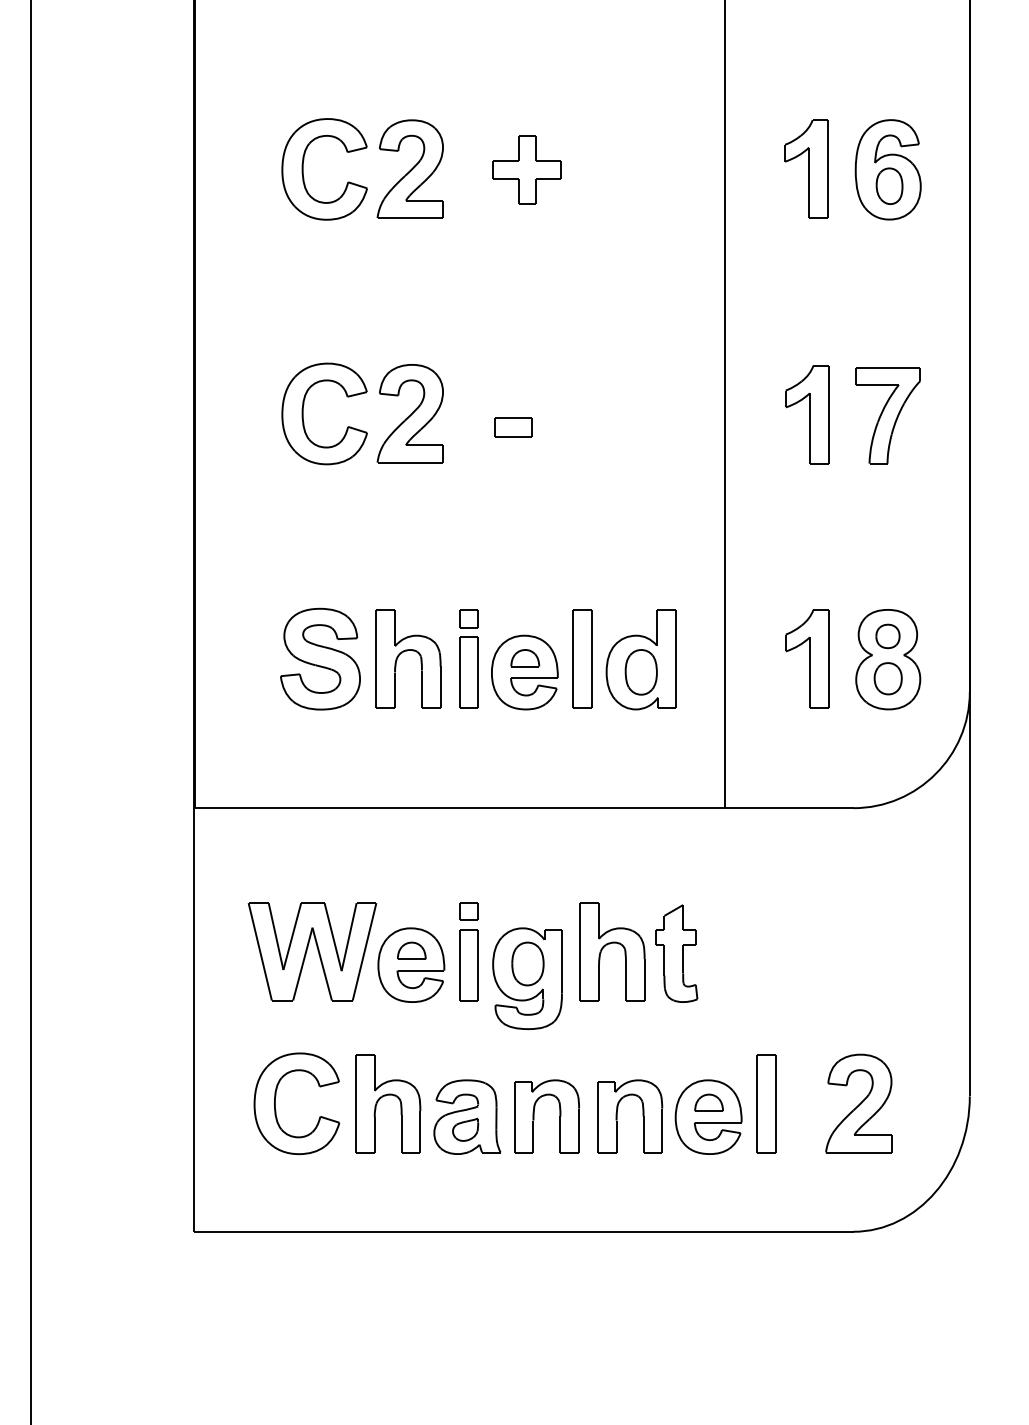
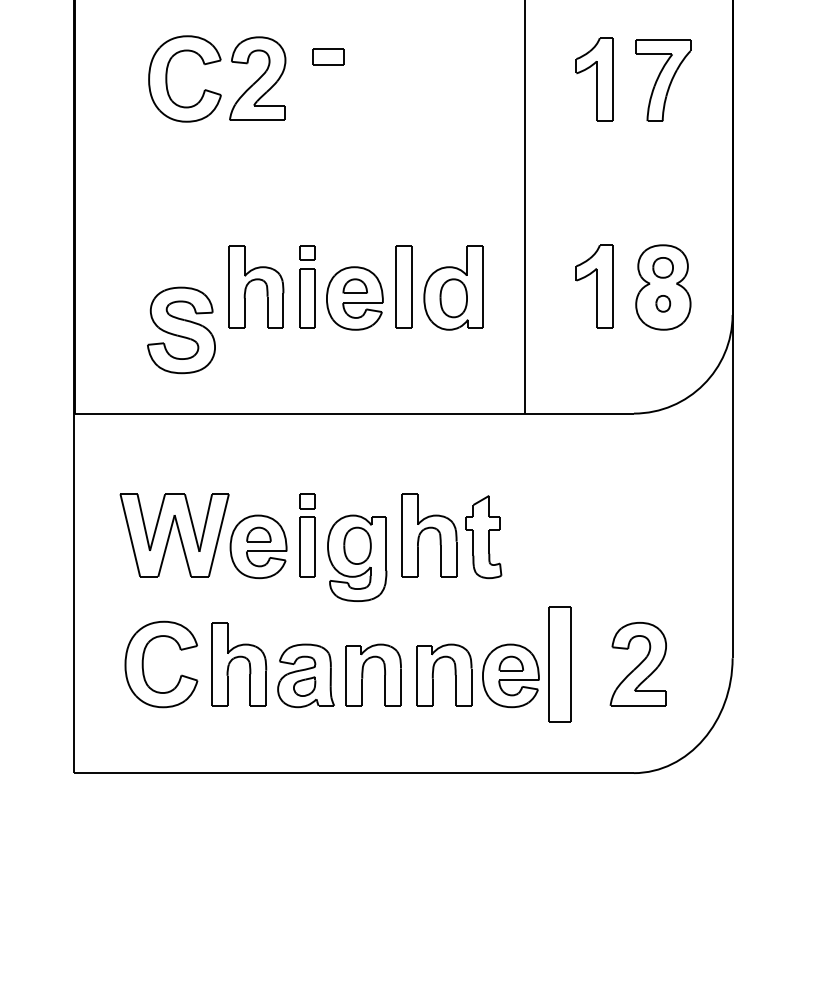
part: (513, 427) -> (328, 57), moved
part: (320, 658) -> (181, 329), moved
part: (887, 678) -> (662, 303), size x0.6
part: (766, 1103) -> (560, 664), size x1.4

